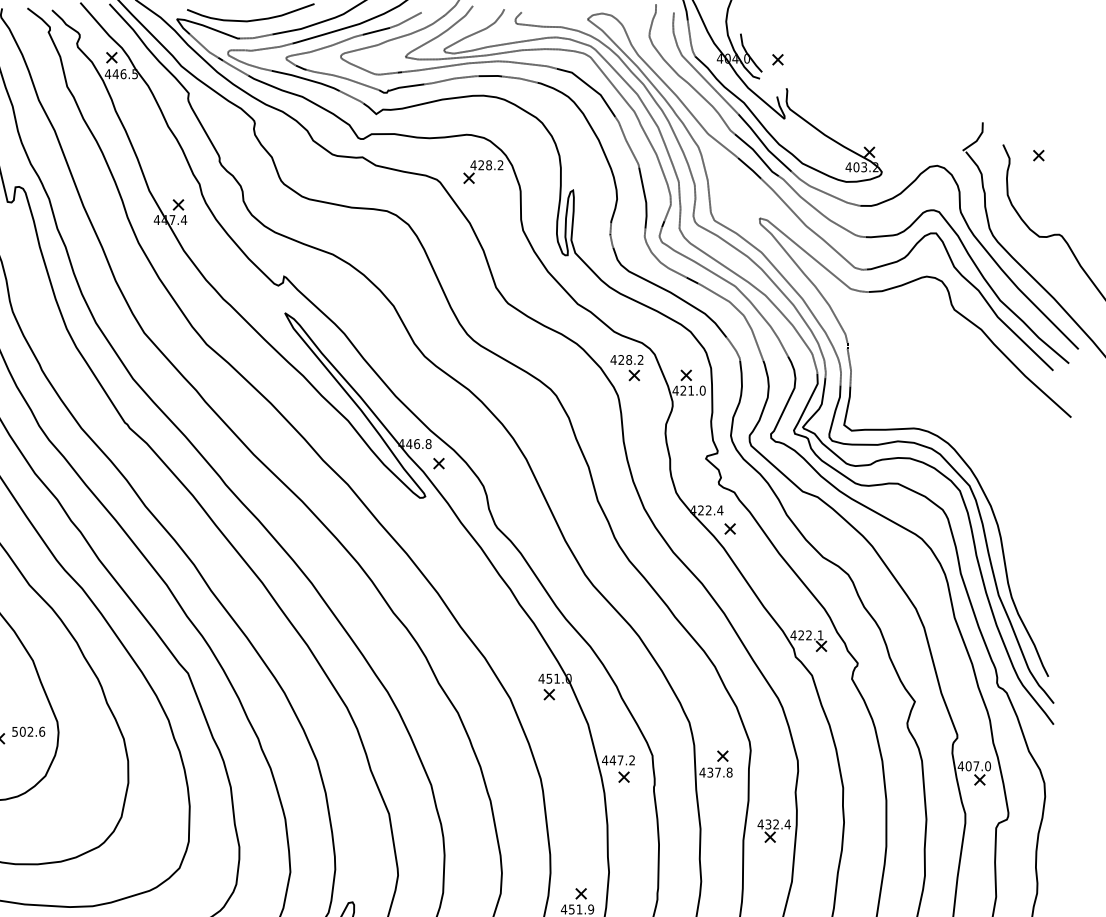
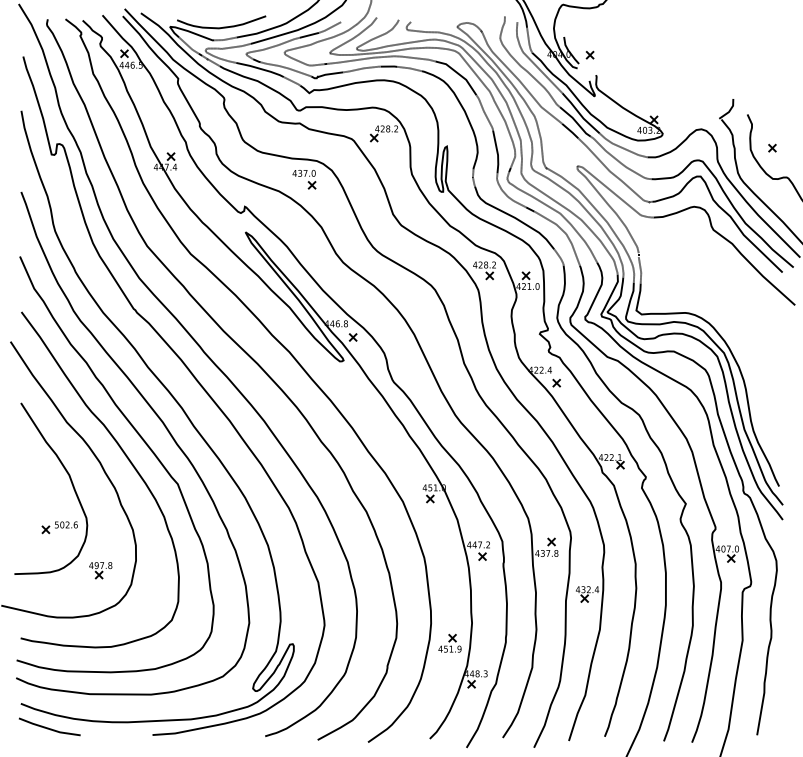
part: (1038, 154) -> (772, 147), moved
part: (369, 237) -> (304, 179), added
part: (77, 796) -> (100, 570), added

